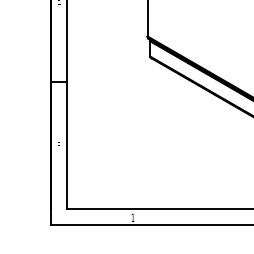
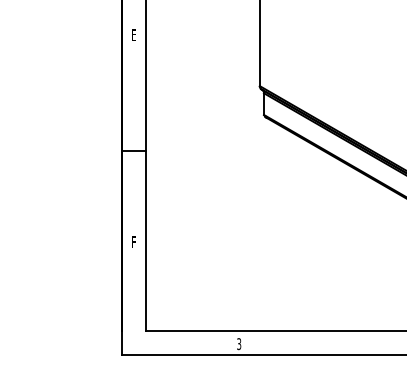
text: (133, 218) -> (239, 344), 1 -> 3

